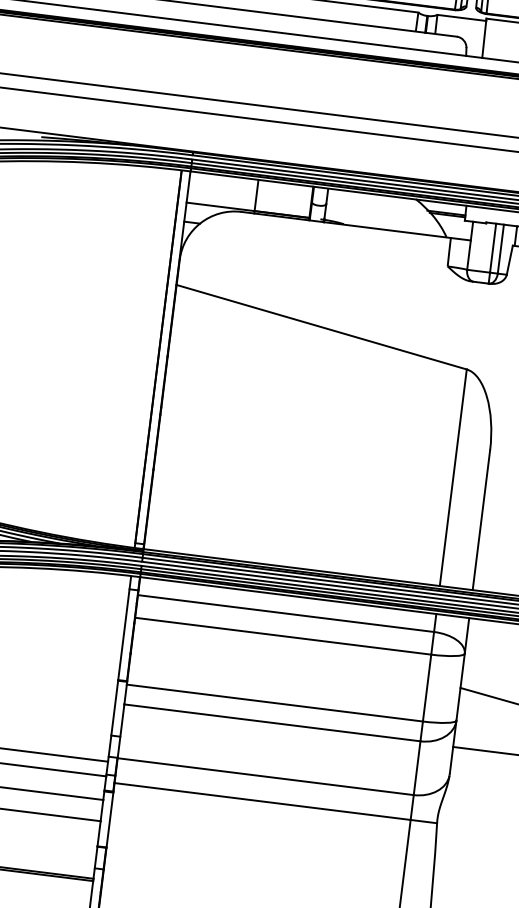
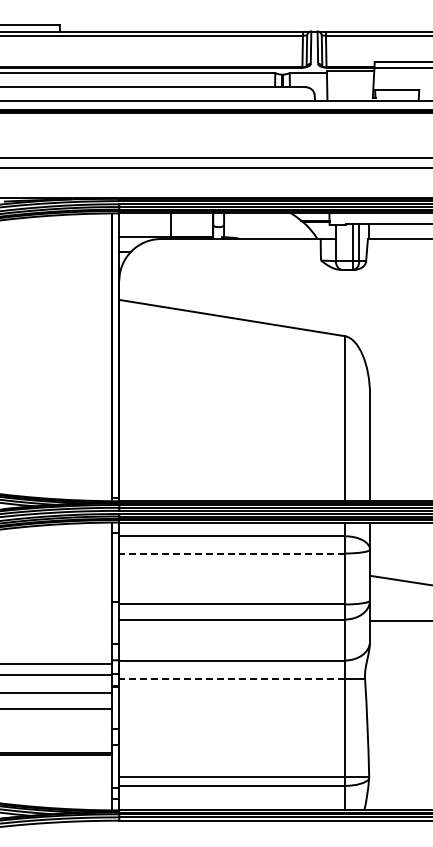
line: (283, 636) -> (232, 553), solid -> dashed
line: (263, 801) -> (232, 679), solid -> dashed

